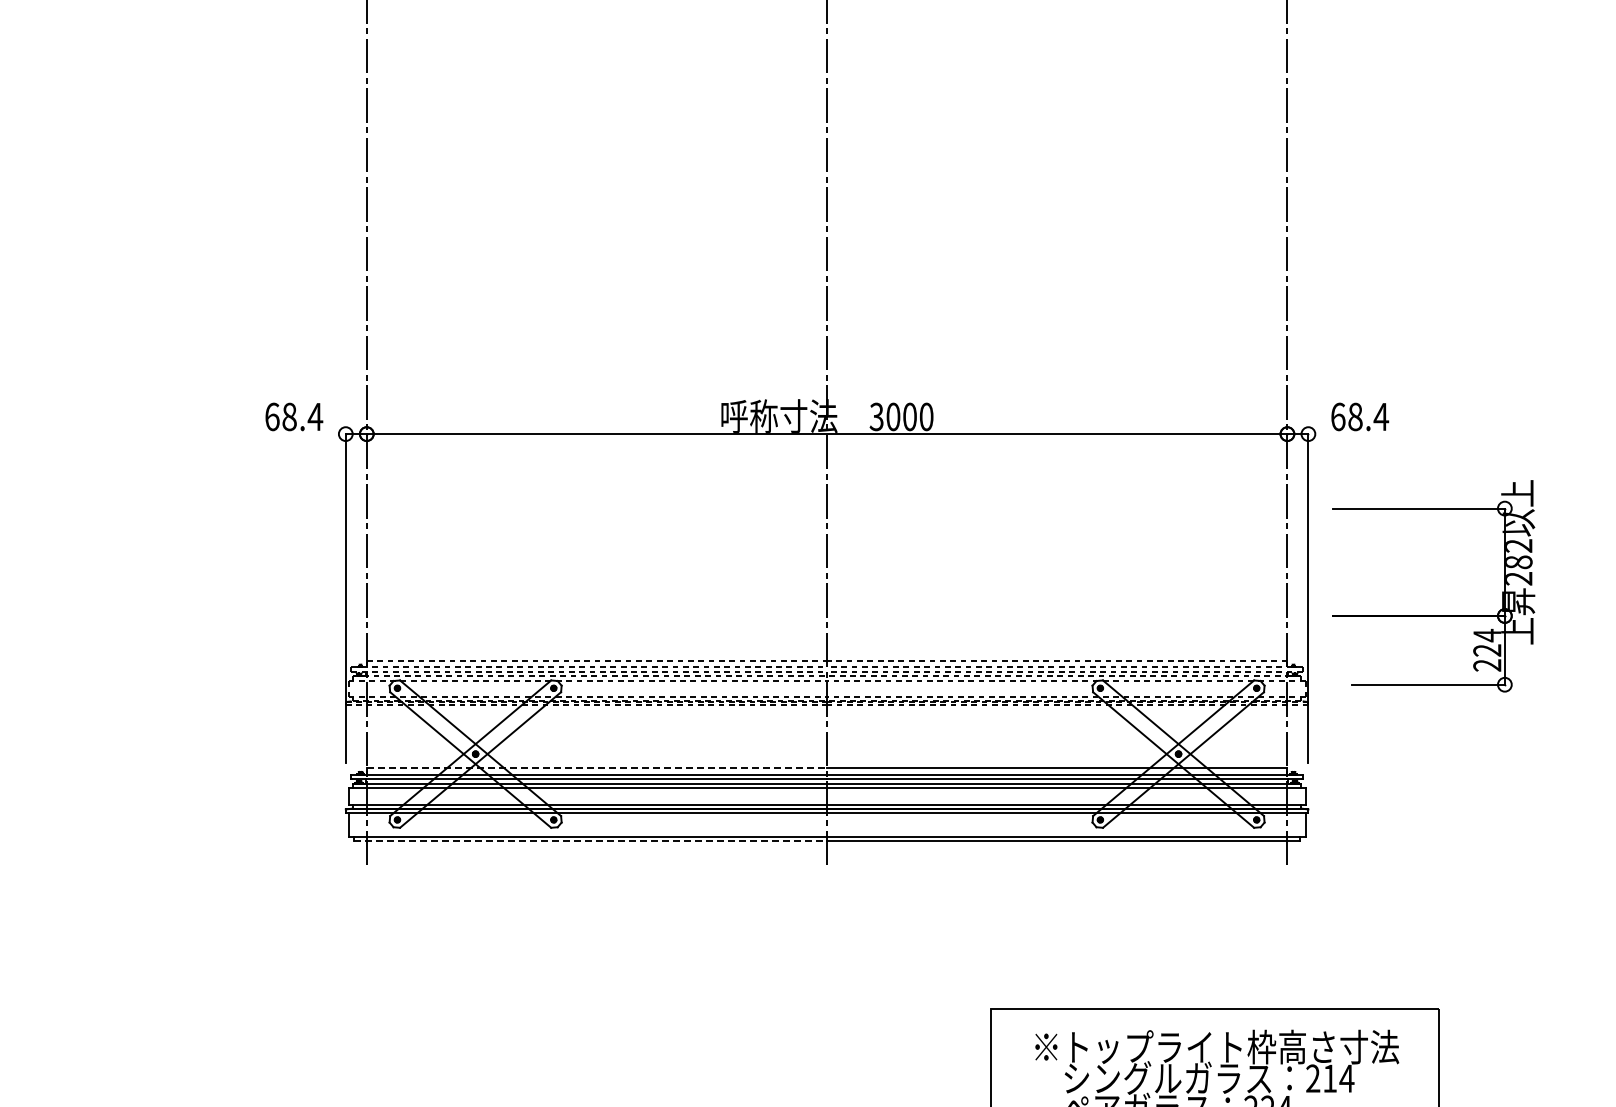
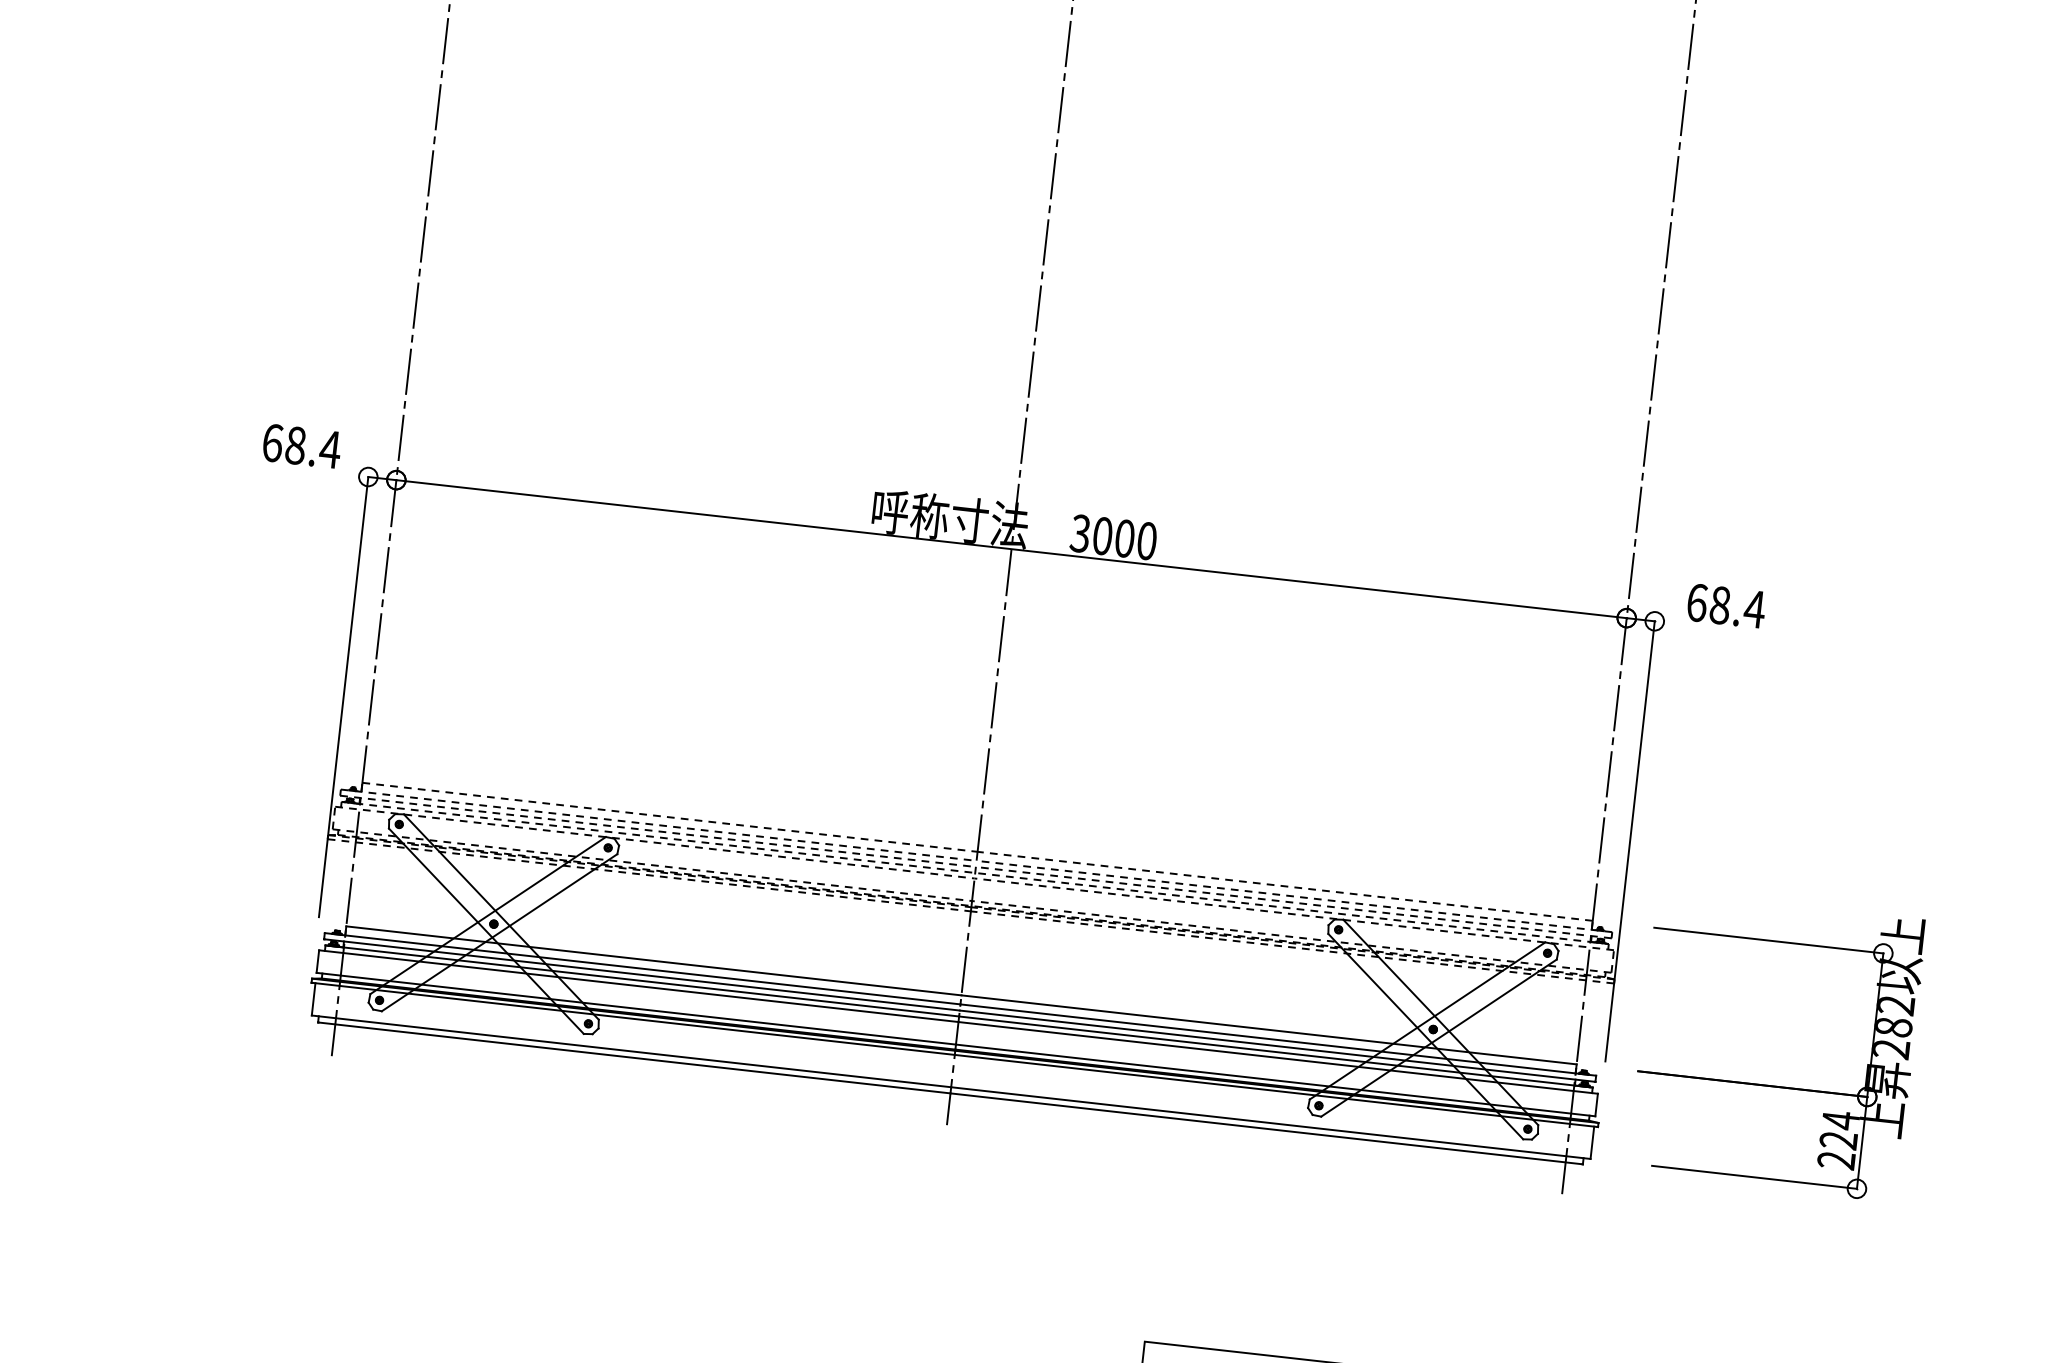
part: (1433, 615) -> (1771, 1085), moved
line: (597, 768) -> (654, 961), dashed -> solid
line: (590, 841) -> (634, 1058), dashed -> solid

